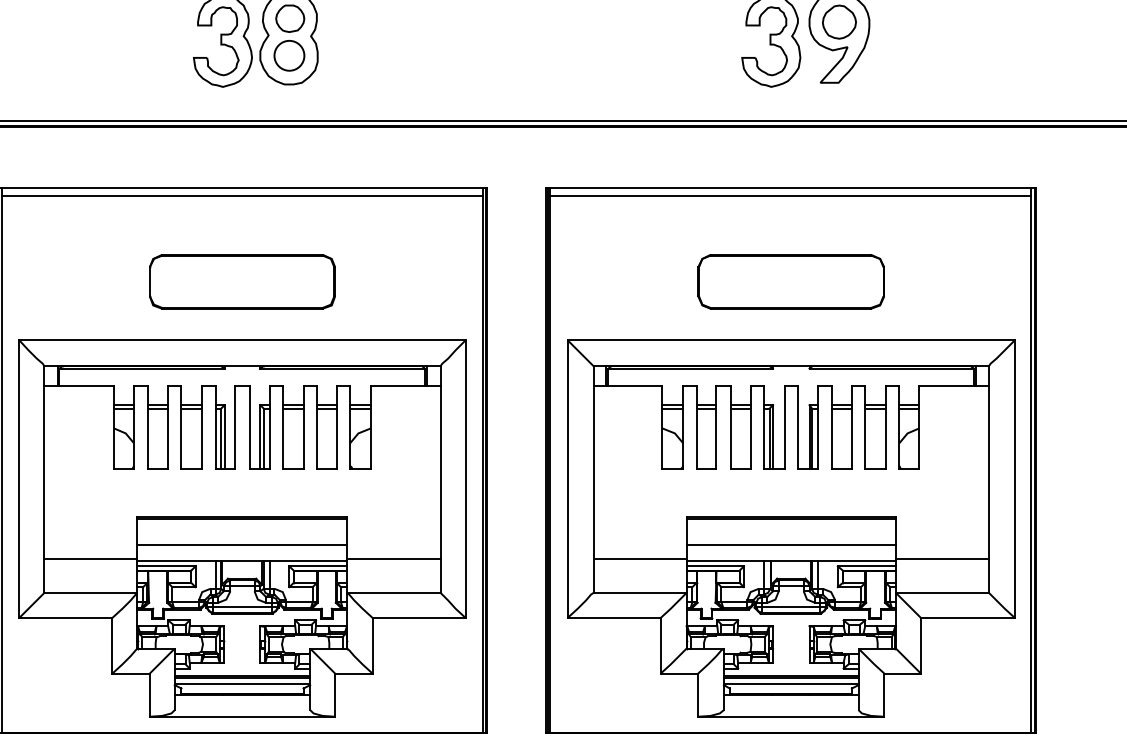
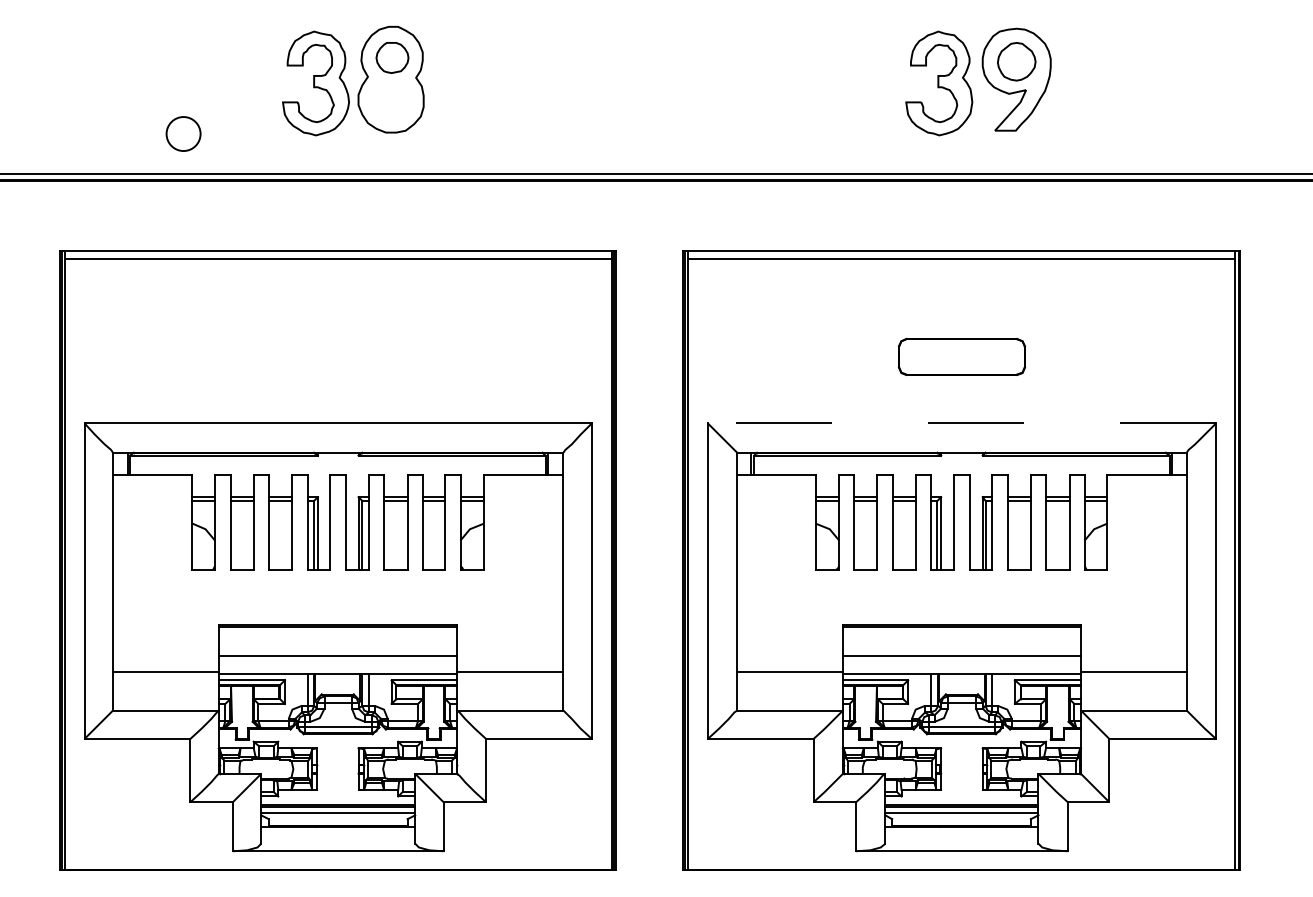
circle: (289, 55) -> (183, 133), moved
part: (242, 281) -> (338, 356), removed
part: (790, 281) -> (961, 356), size x0.6
line: (790, 340) -> (961, 423), solid -> dashed

